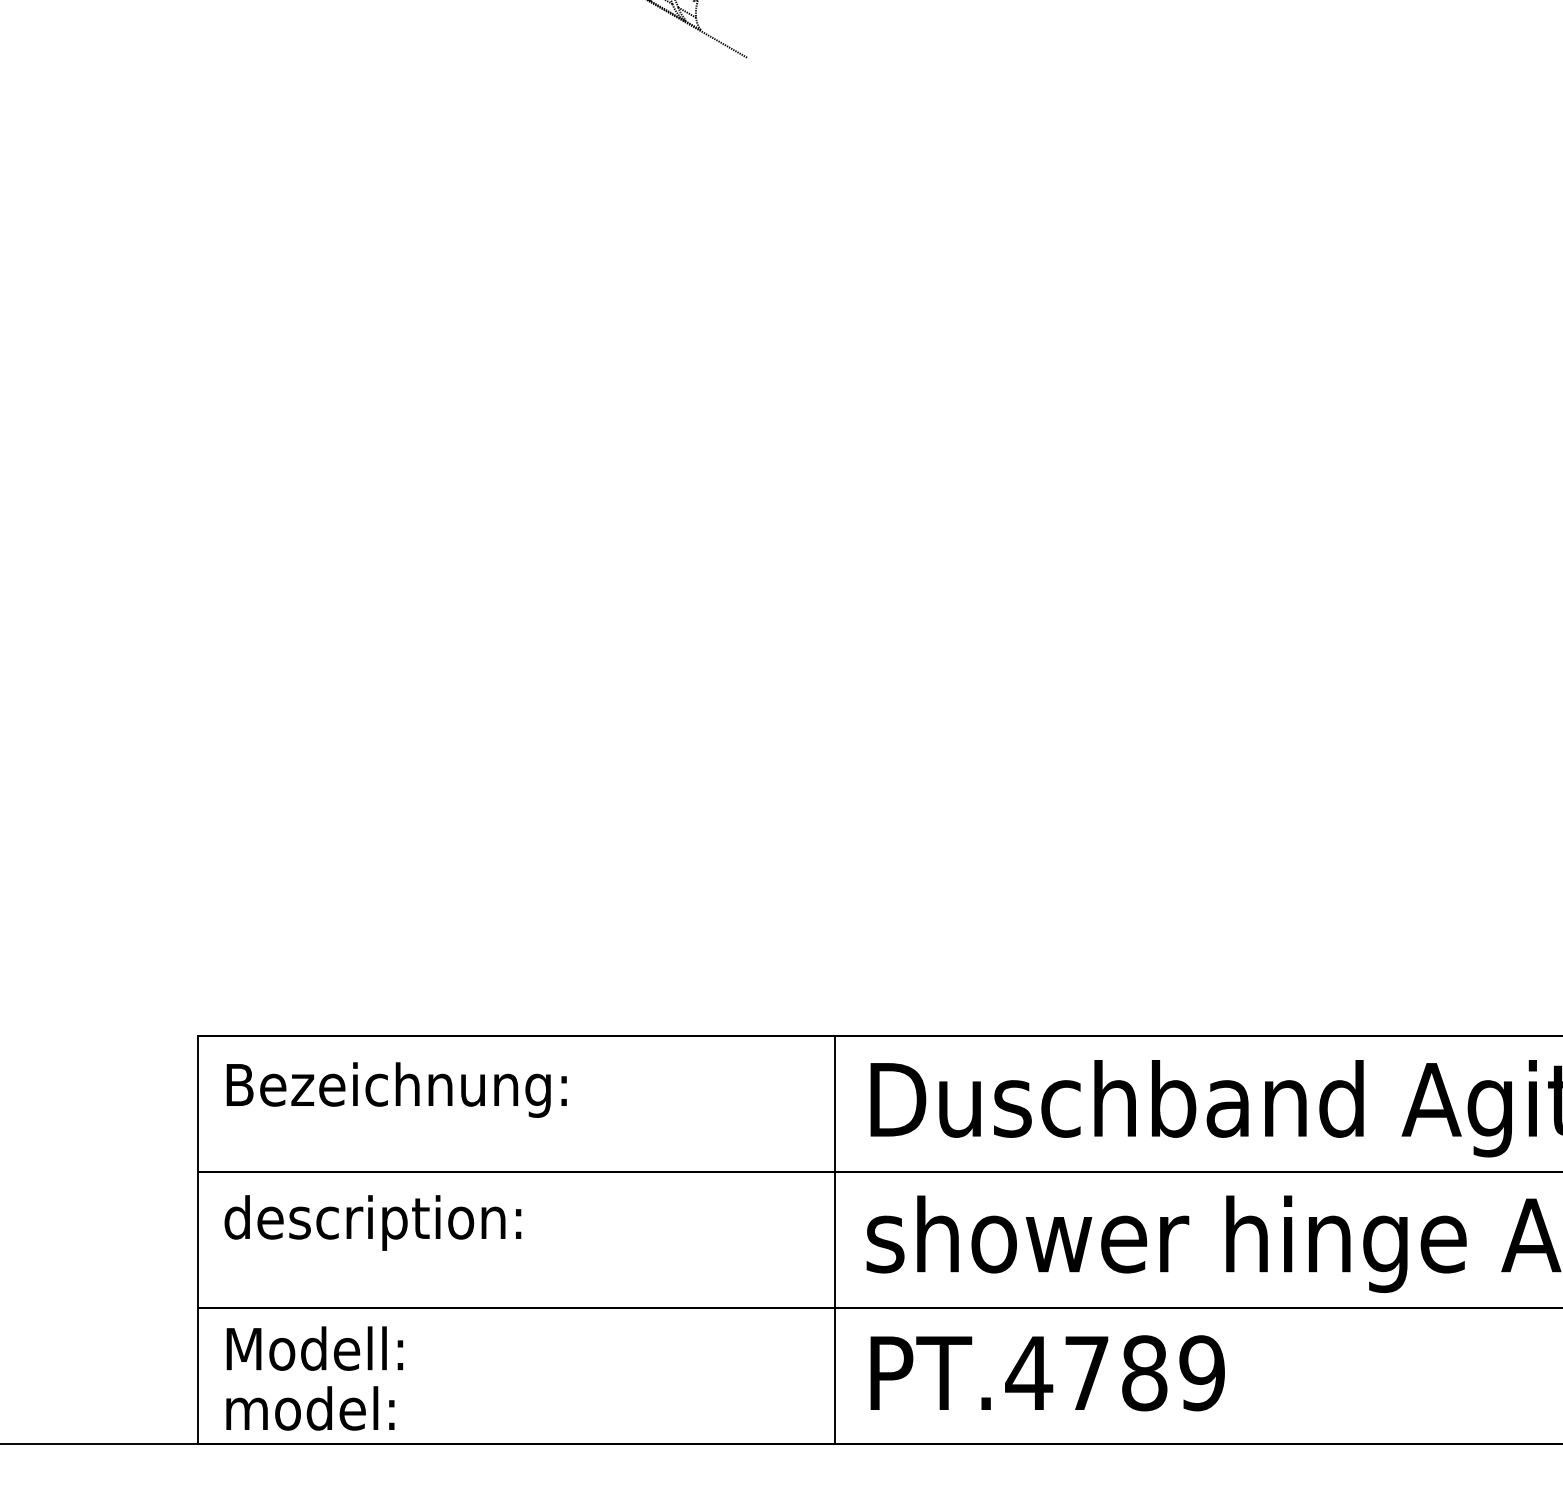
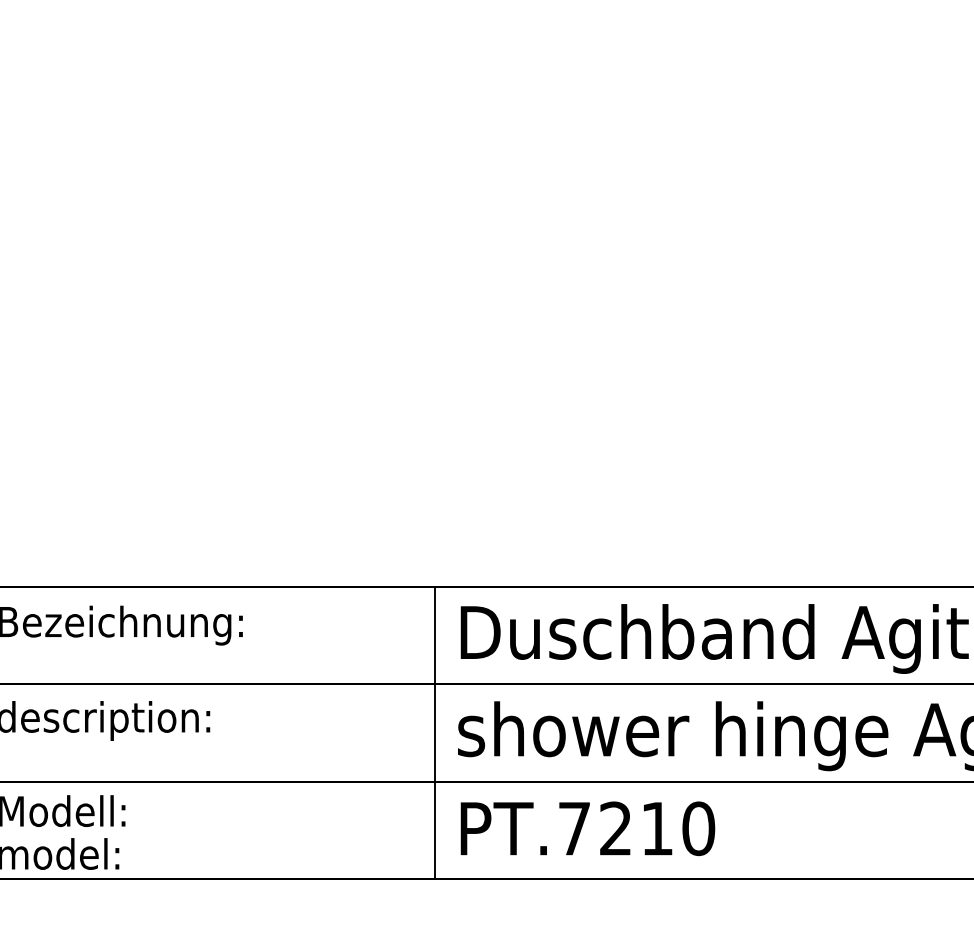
text: (1115, 1373) -> (636, 828), PT.4789 -> PT.7210

